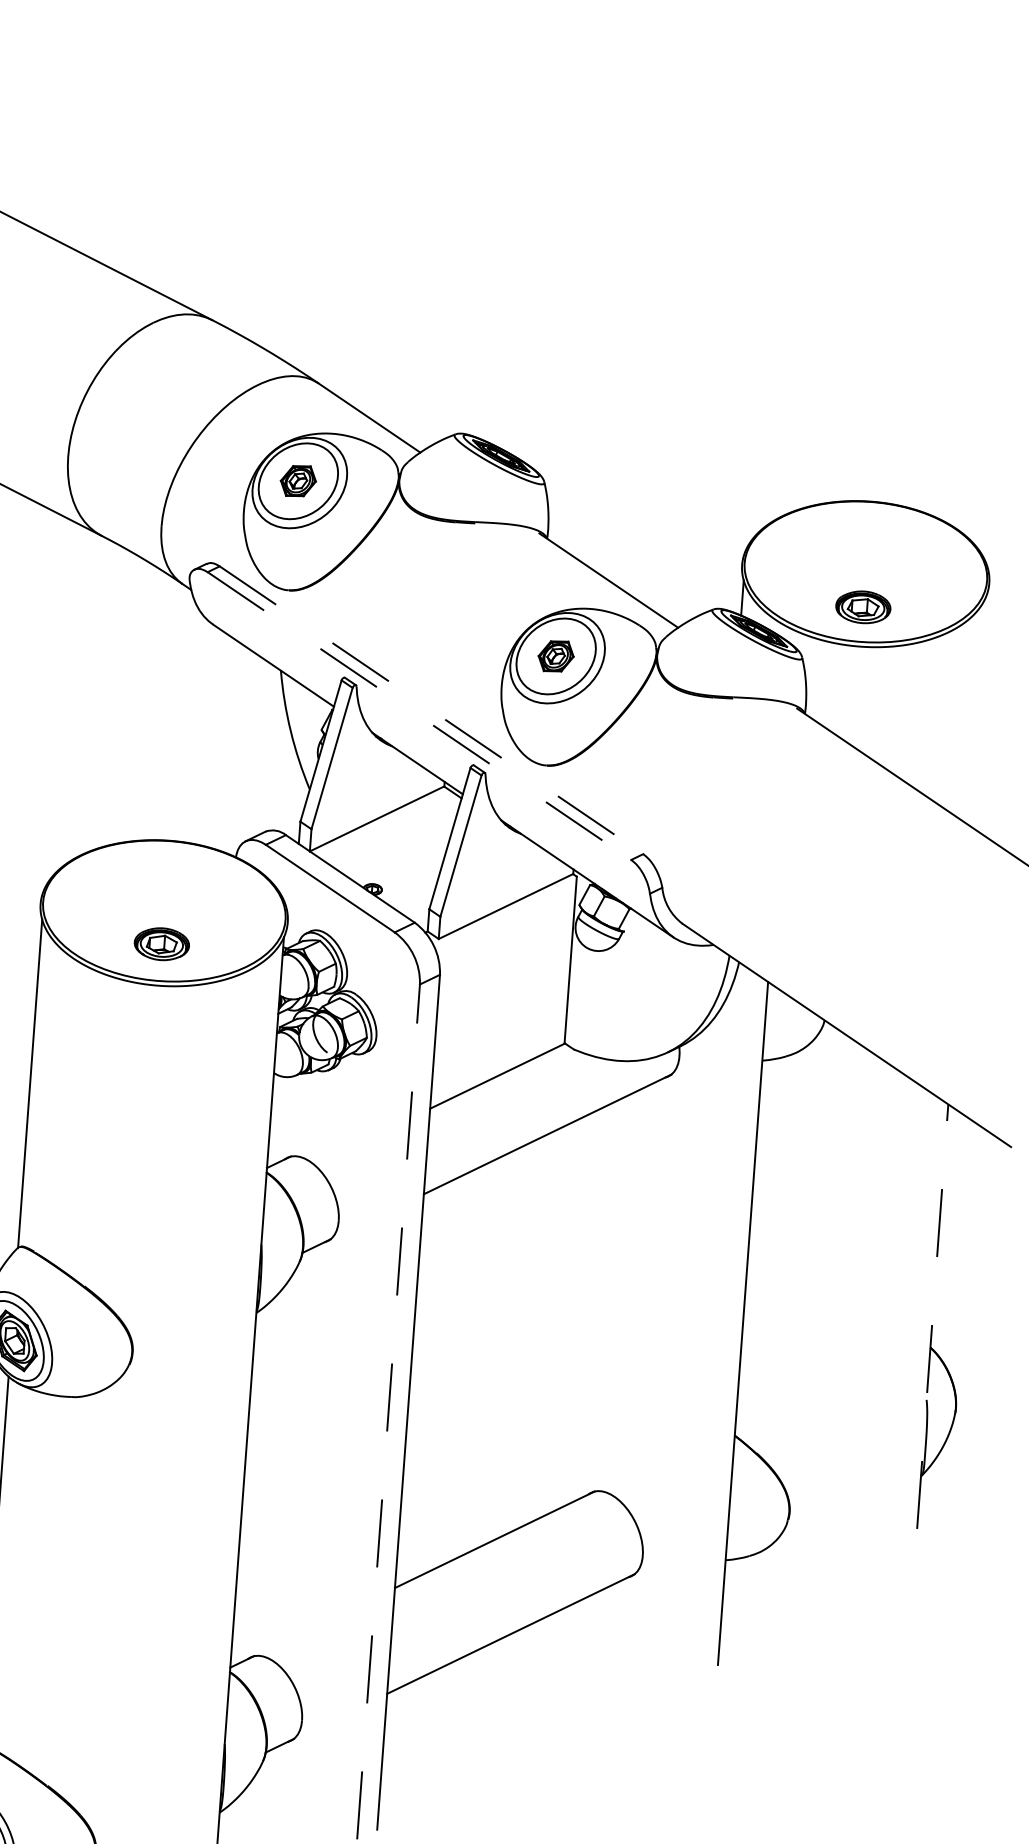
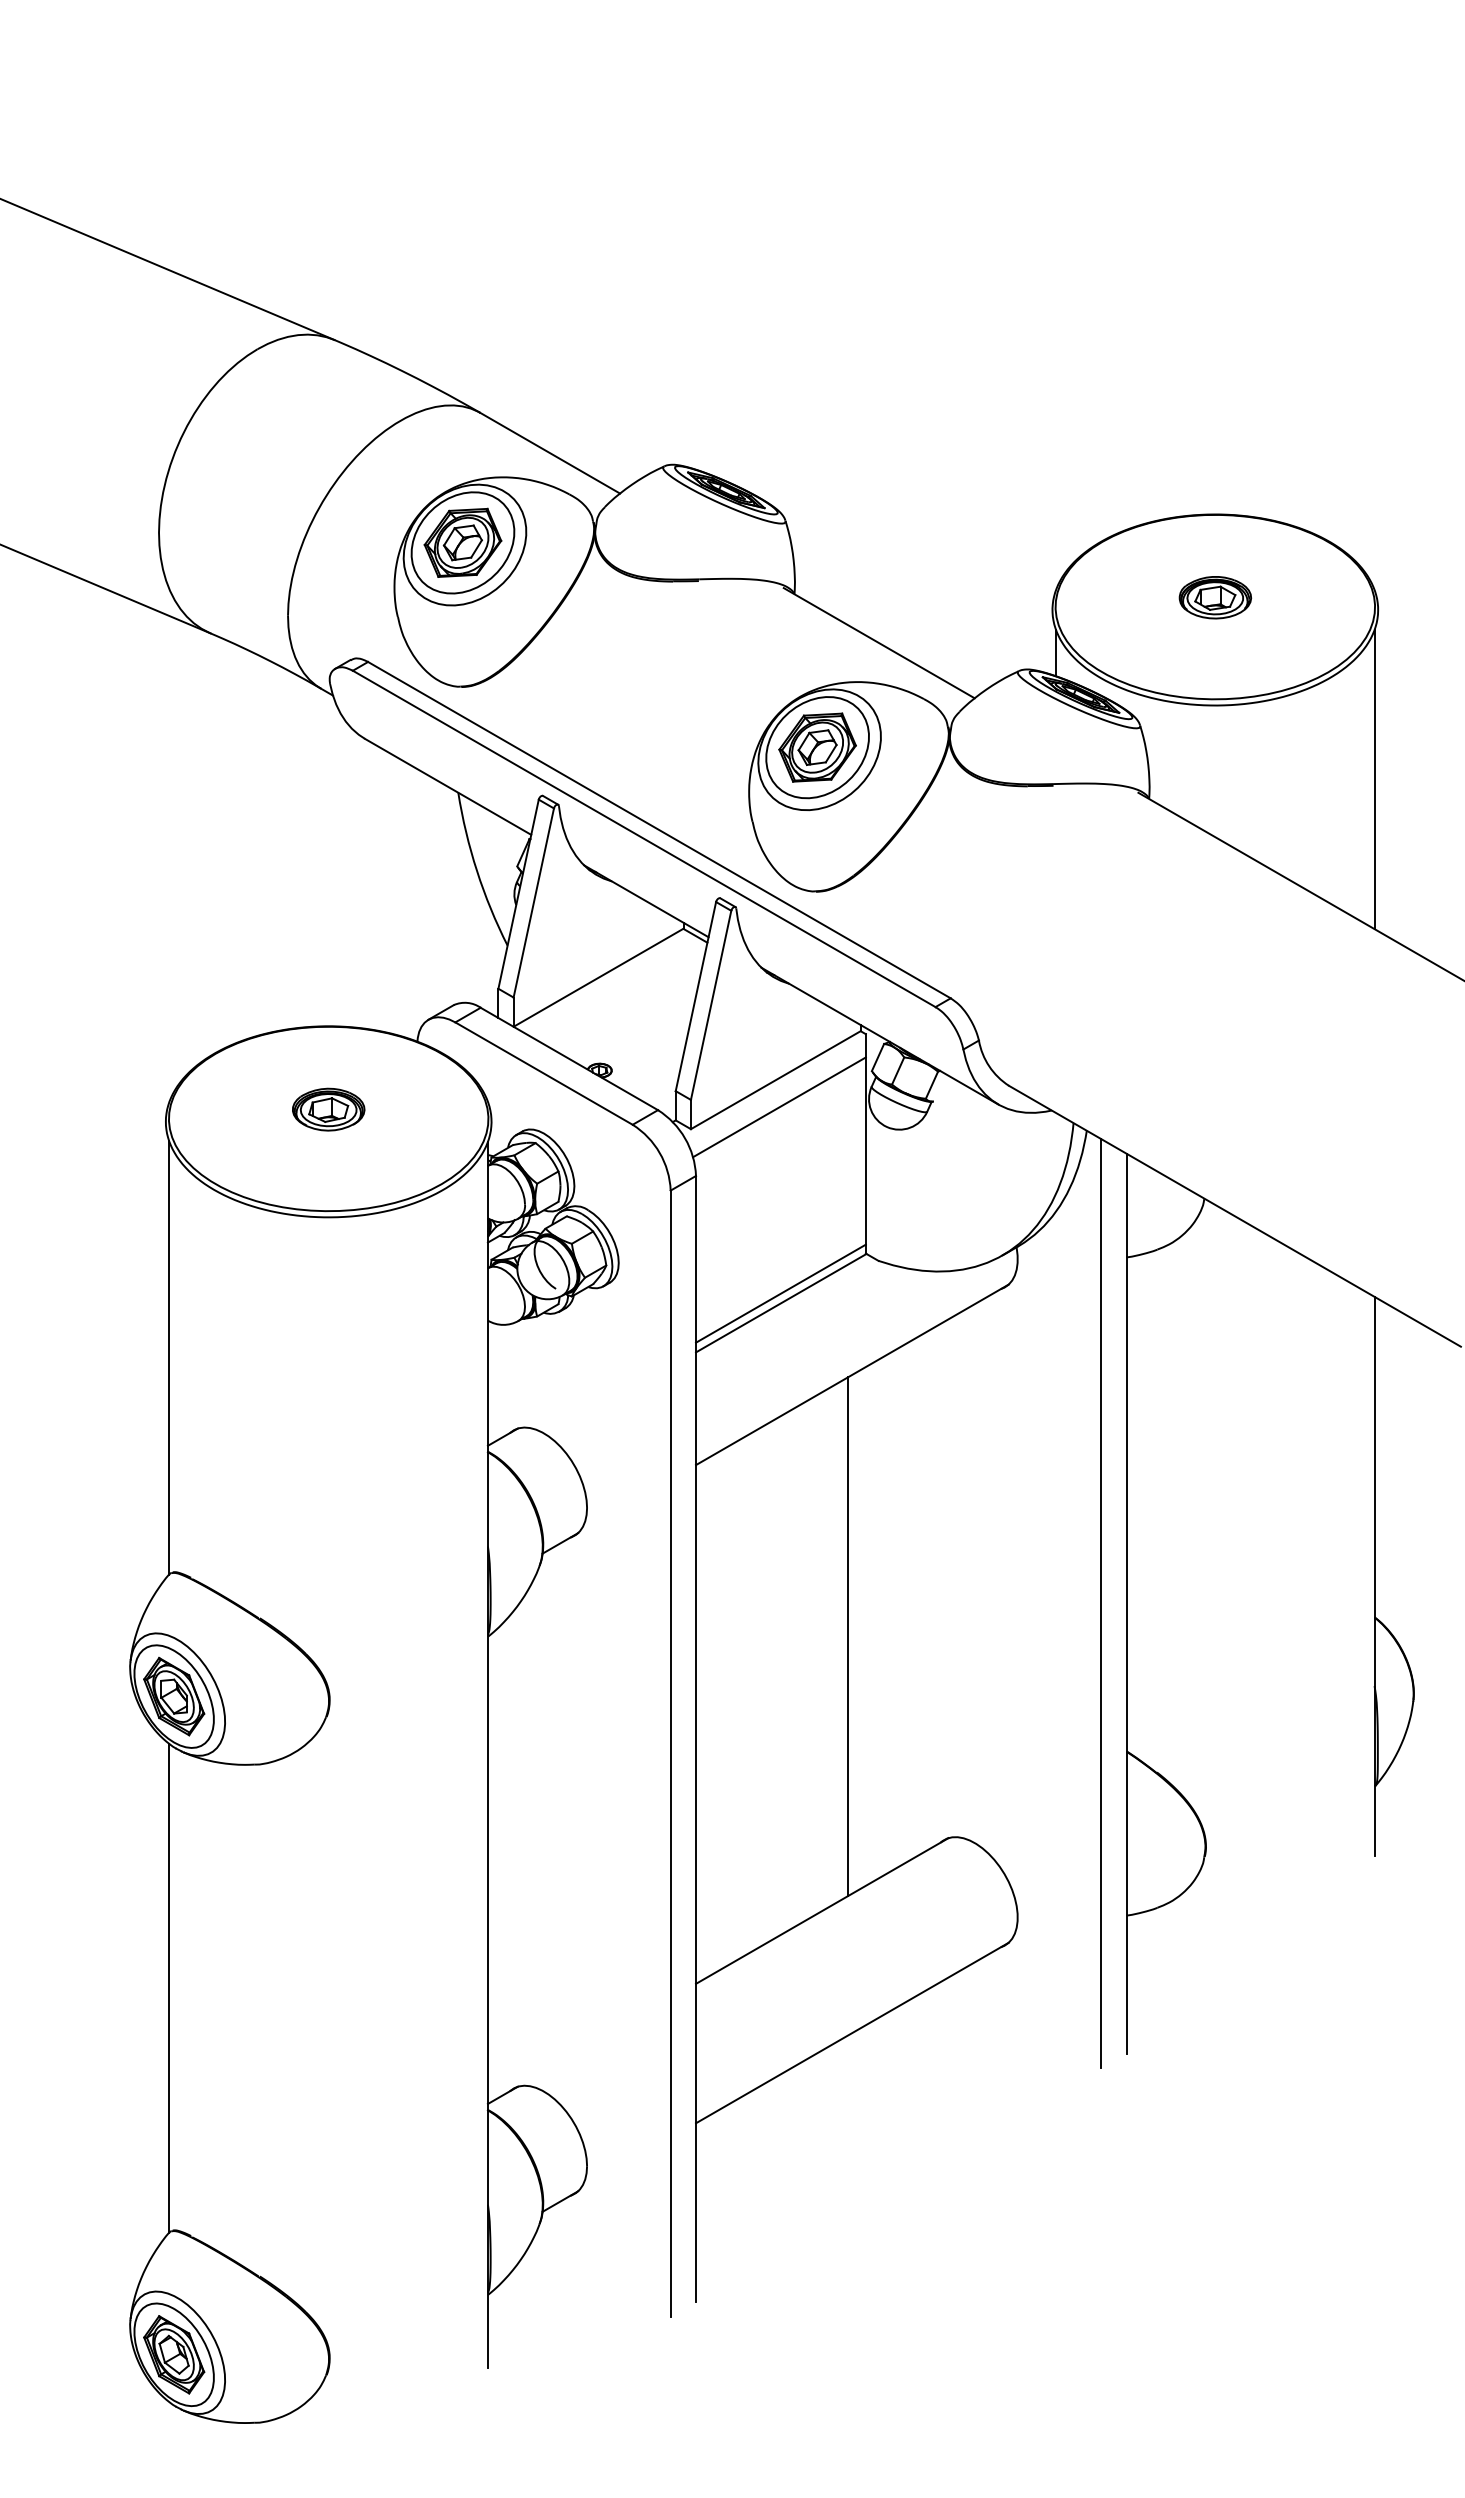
part: (298, 480) -> (462, 542), size x1.67
part: (863, 607) -> (1215, 597), moved
part: (556, 656) -> (817, 747), size x1.67
line: (431, 710) -> (659, 830), dashed -> solid
line: (977, 711) -> (1374, 779), added
line: (419, 716) -> (644, 839), dashed -> solid
line: (507, 927) -> (779, 1107), added
part: (161, 944) -> (328, 1109), moved
line: (497, 1068) -> (780, 1293), added
line: (932, 1316) -> (1374, 1576), dashed -> solid
line: (723, 1321) -> (1101, 1603), added
line: (530, 1332) -> (848, 1636), added
line: (388, 1411) -> (670, 1753), dashed -> solid

